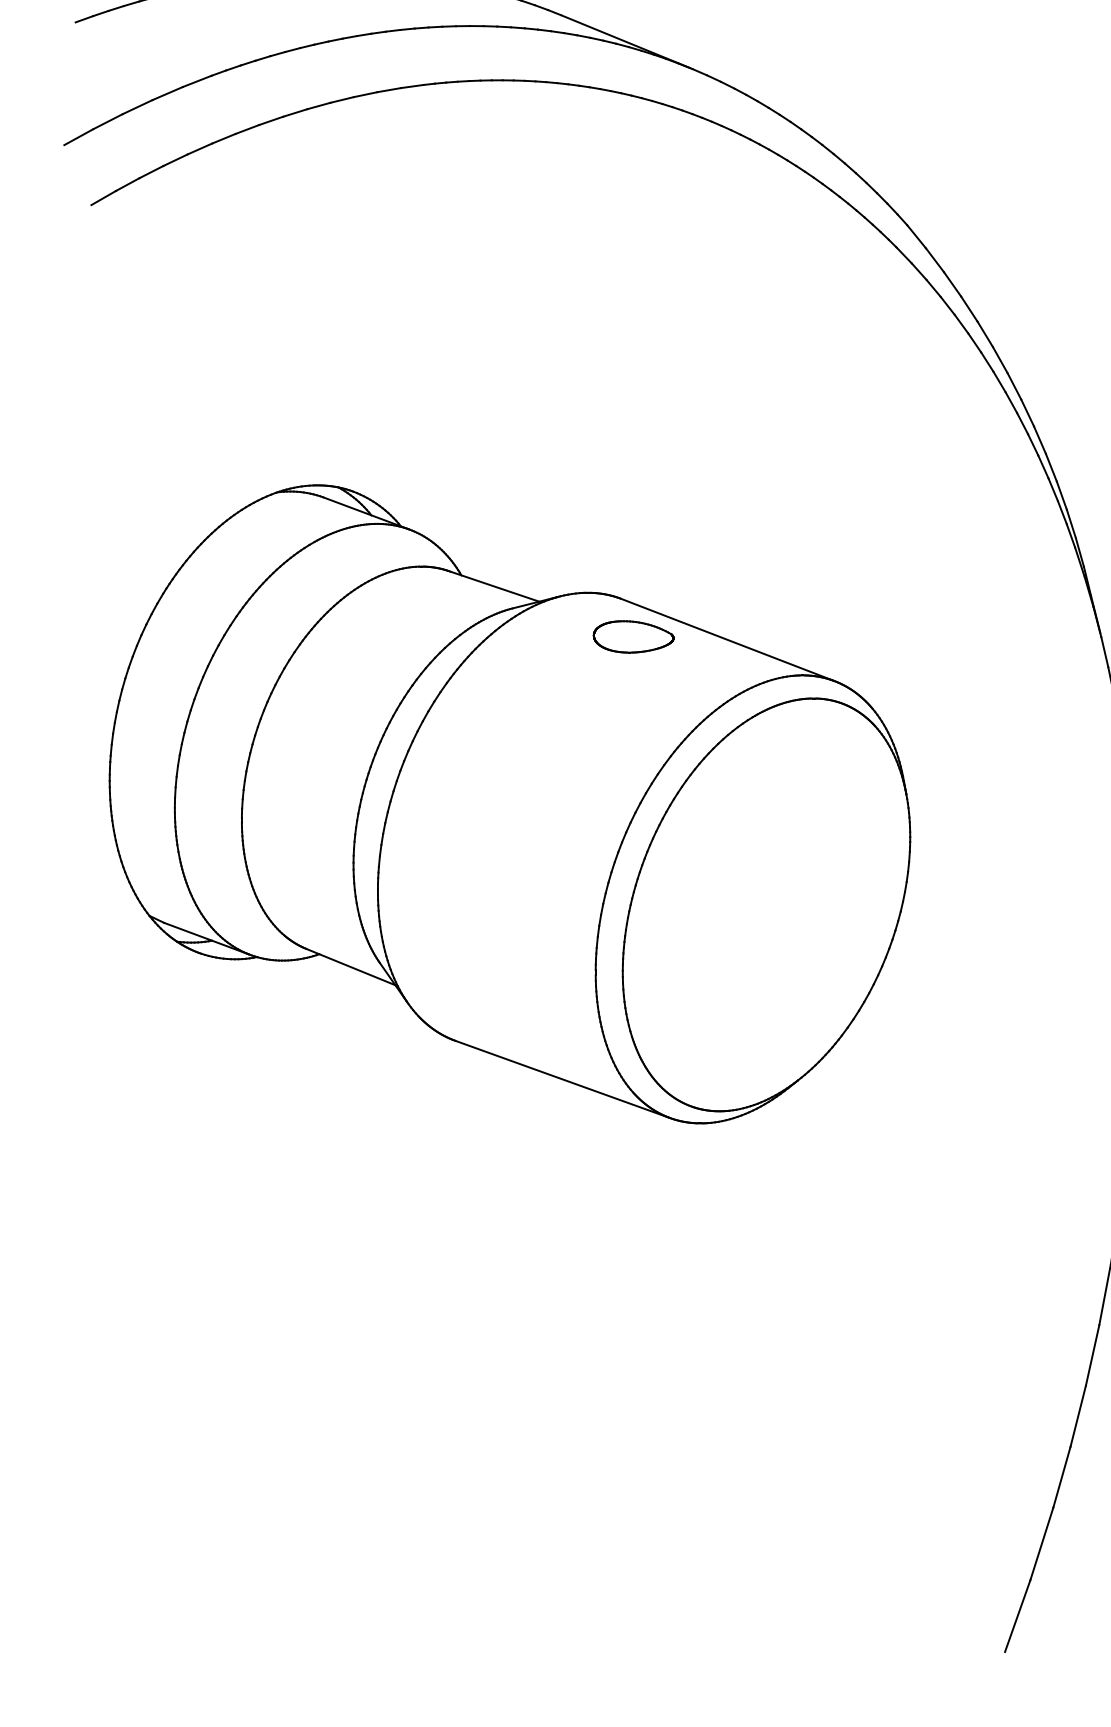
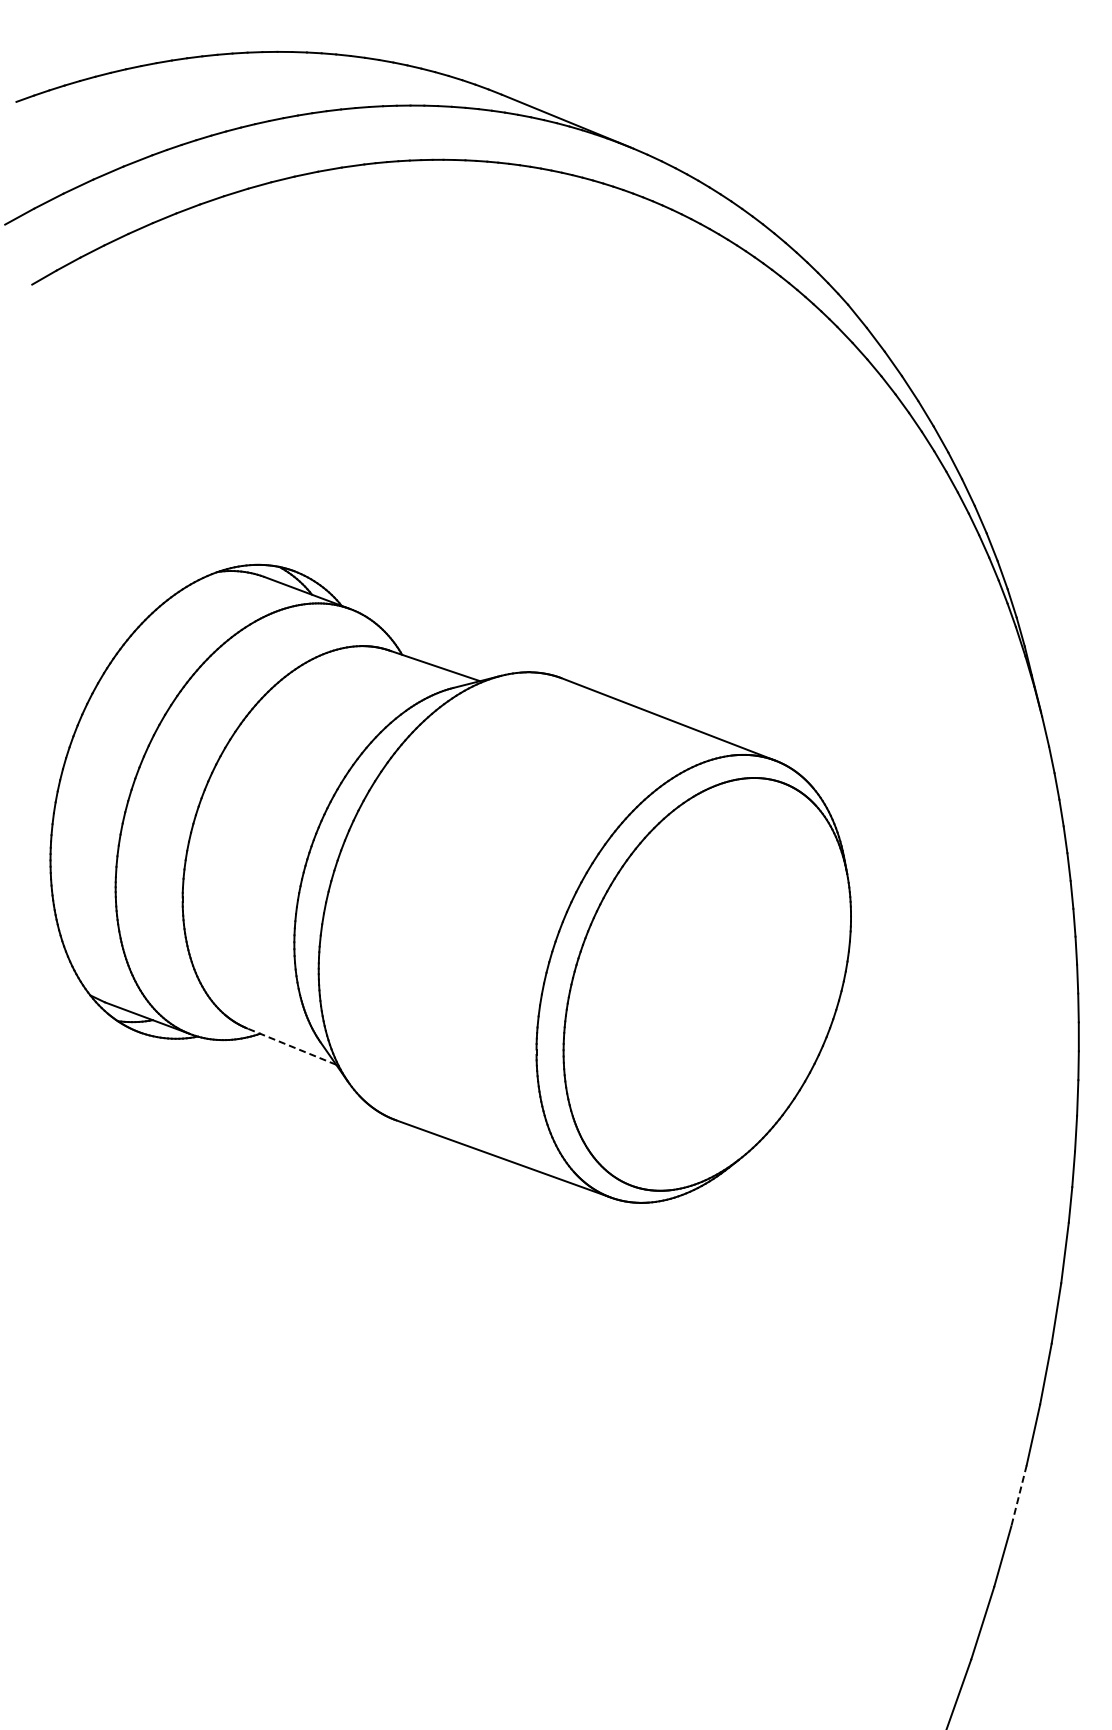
part: (633, 636) -> (574, 715), removed
line: (350, 967) -> (291, 1046), solid -> dashed
line: (1077, 1417) -> (1018, 1496), solid -> dashed

